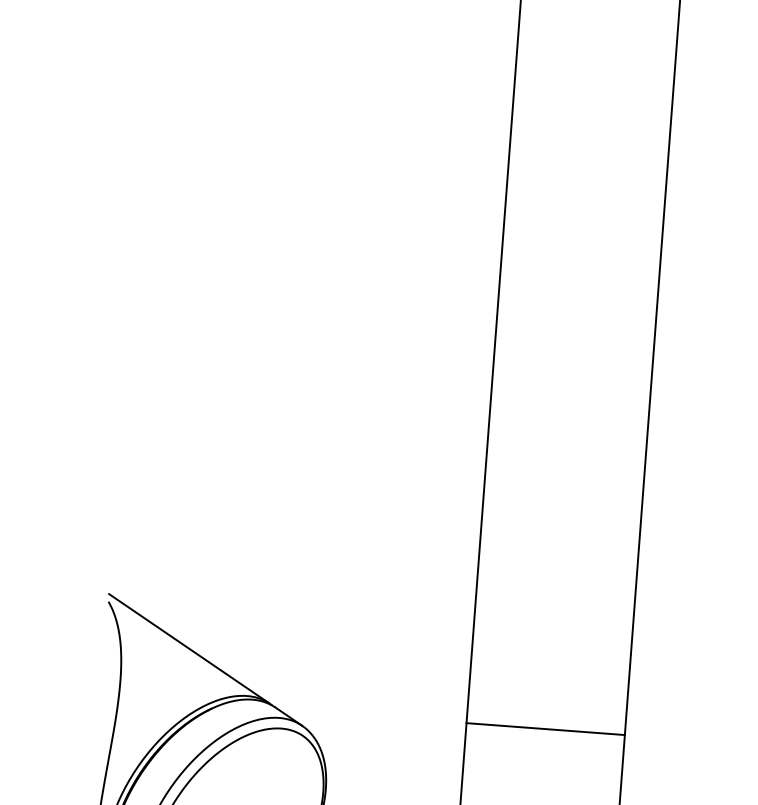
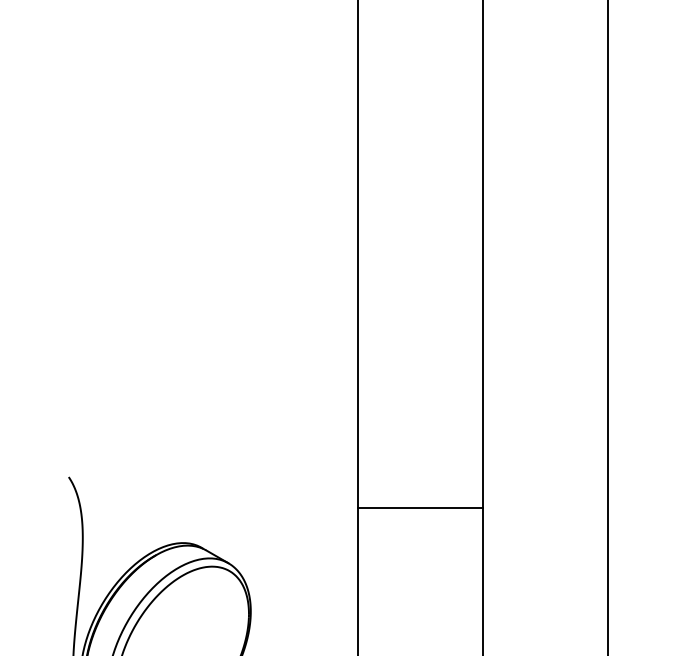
line: (188, 648) -> (134, 509), removed
line: (544, 729) -> (419, 508), moved

